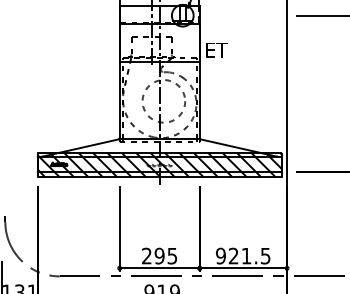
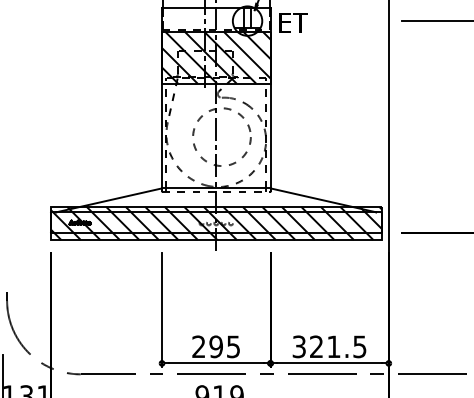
hatch: (159, 42) -> (216, 57), added
text: (216, 49) -> (293, 22), moved
text: (221, 255) -> (299, 346), 921.5 -> 321.5

